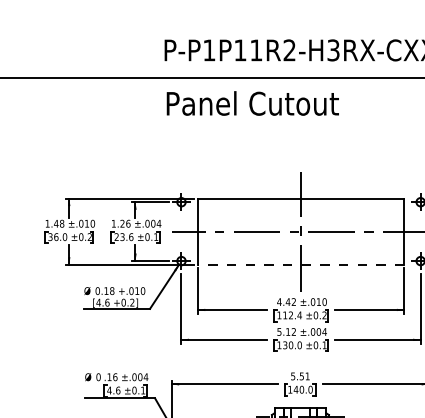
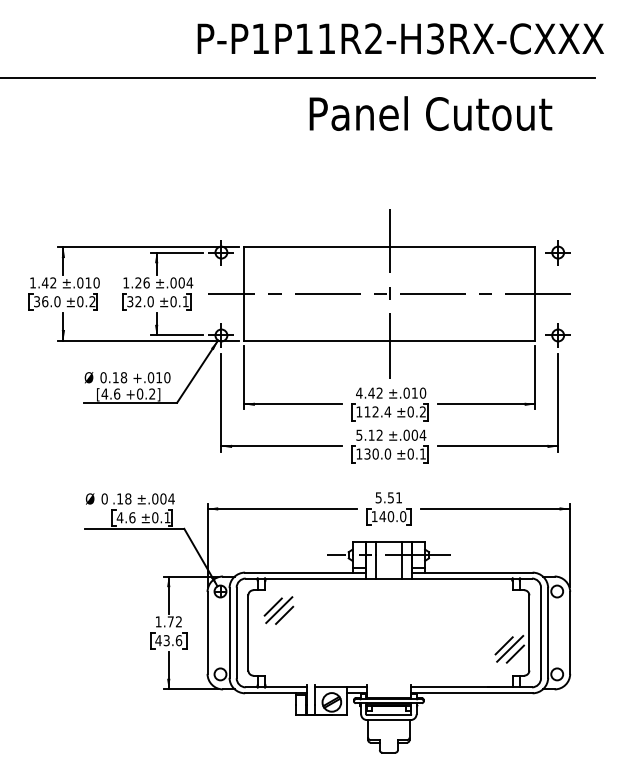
text: (252, 103) -> (430, 113), moved
text: (62, 223) -> (53, 282), 1.48 -> 1.42
text: (123, 236) -> (140, 301), 23.6 -> 32.0
line: (300, 264) -> (389, 340), dashed -> solid
text: (115, 376) -> (128, 498), .16 -> .18

